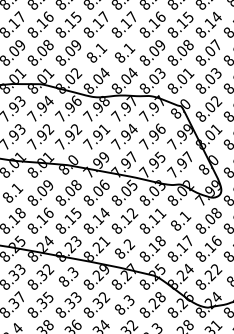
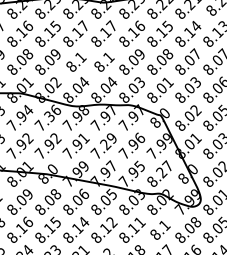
text: (69, 107) -> (48, 116), 7.96 -> 7.36
text: (128, 132) -> (107, 141), 7.94 -> 7.29
text: (177, 168) -> (156, 177), 7.97 -> 8.27

